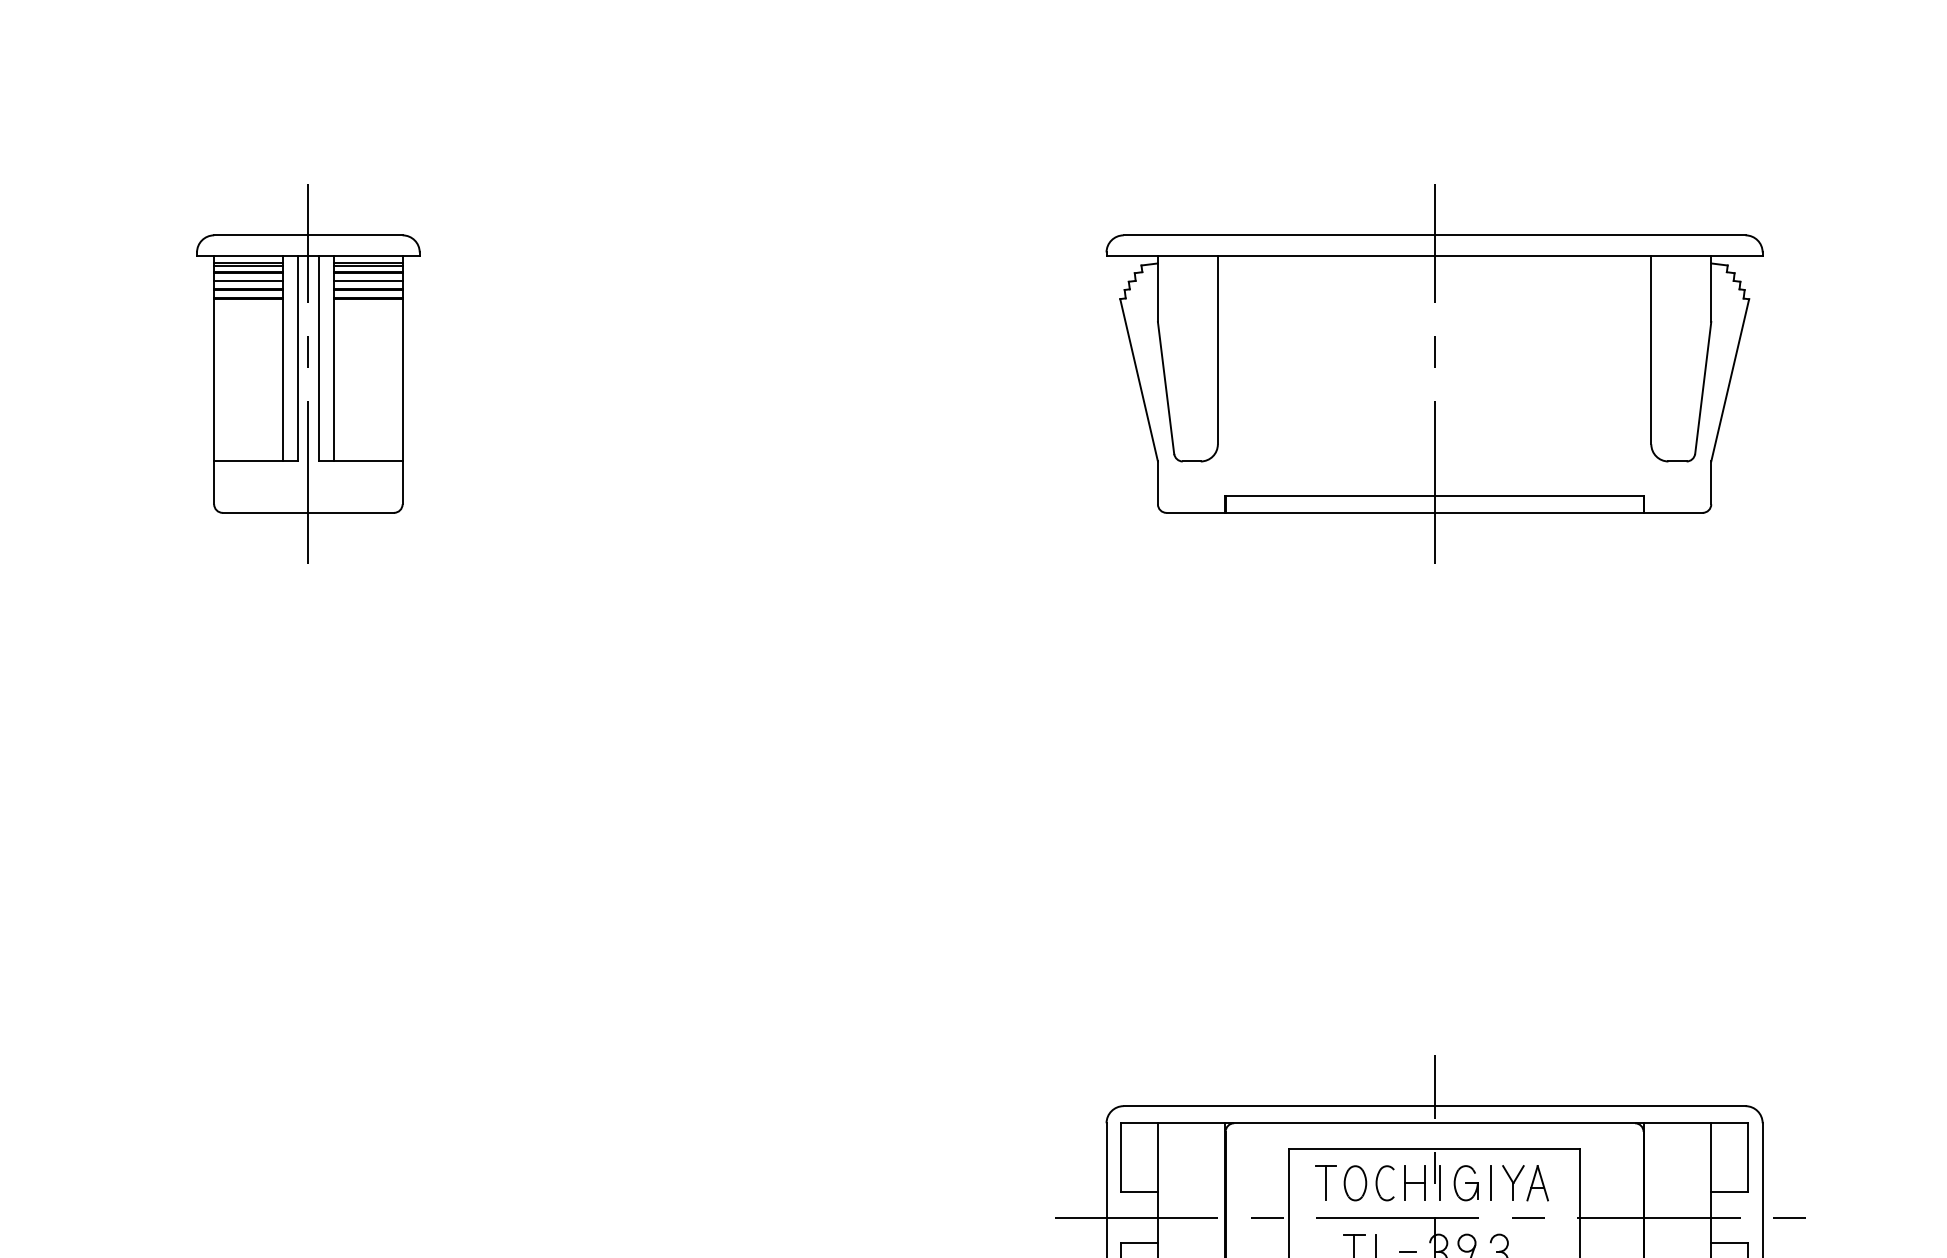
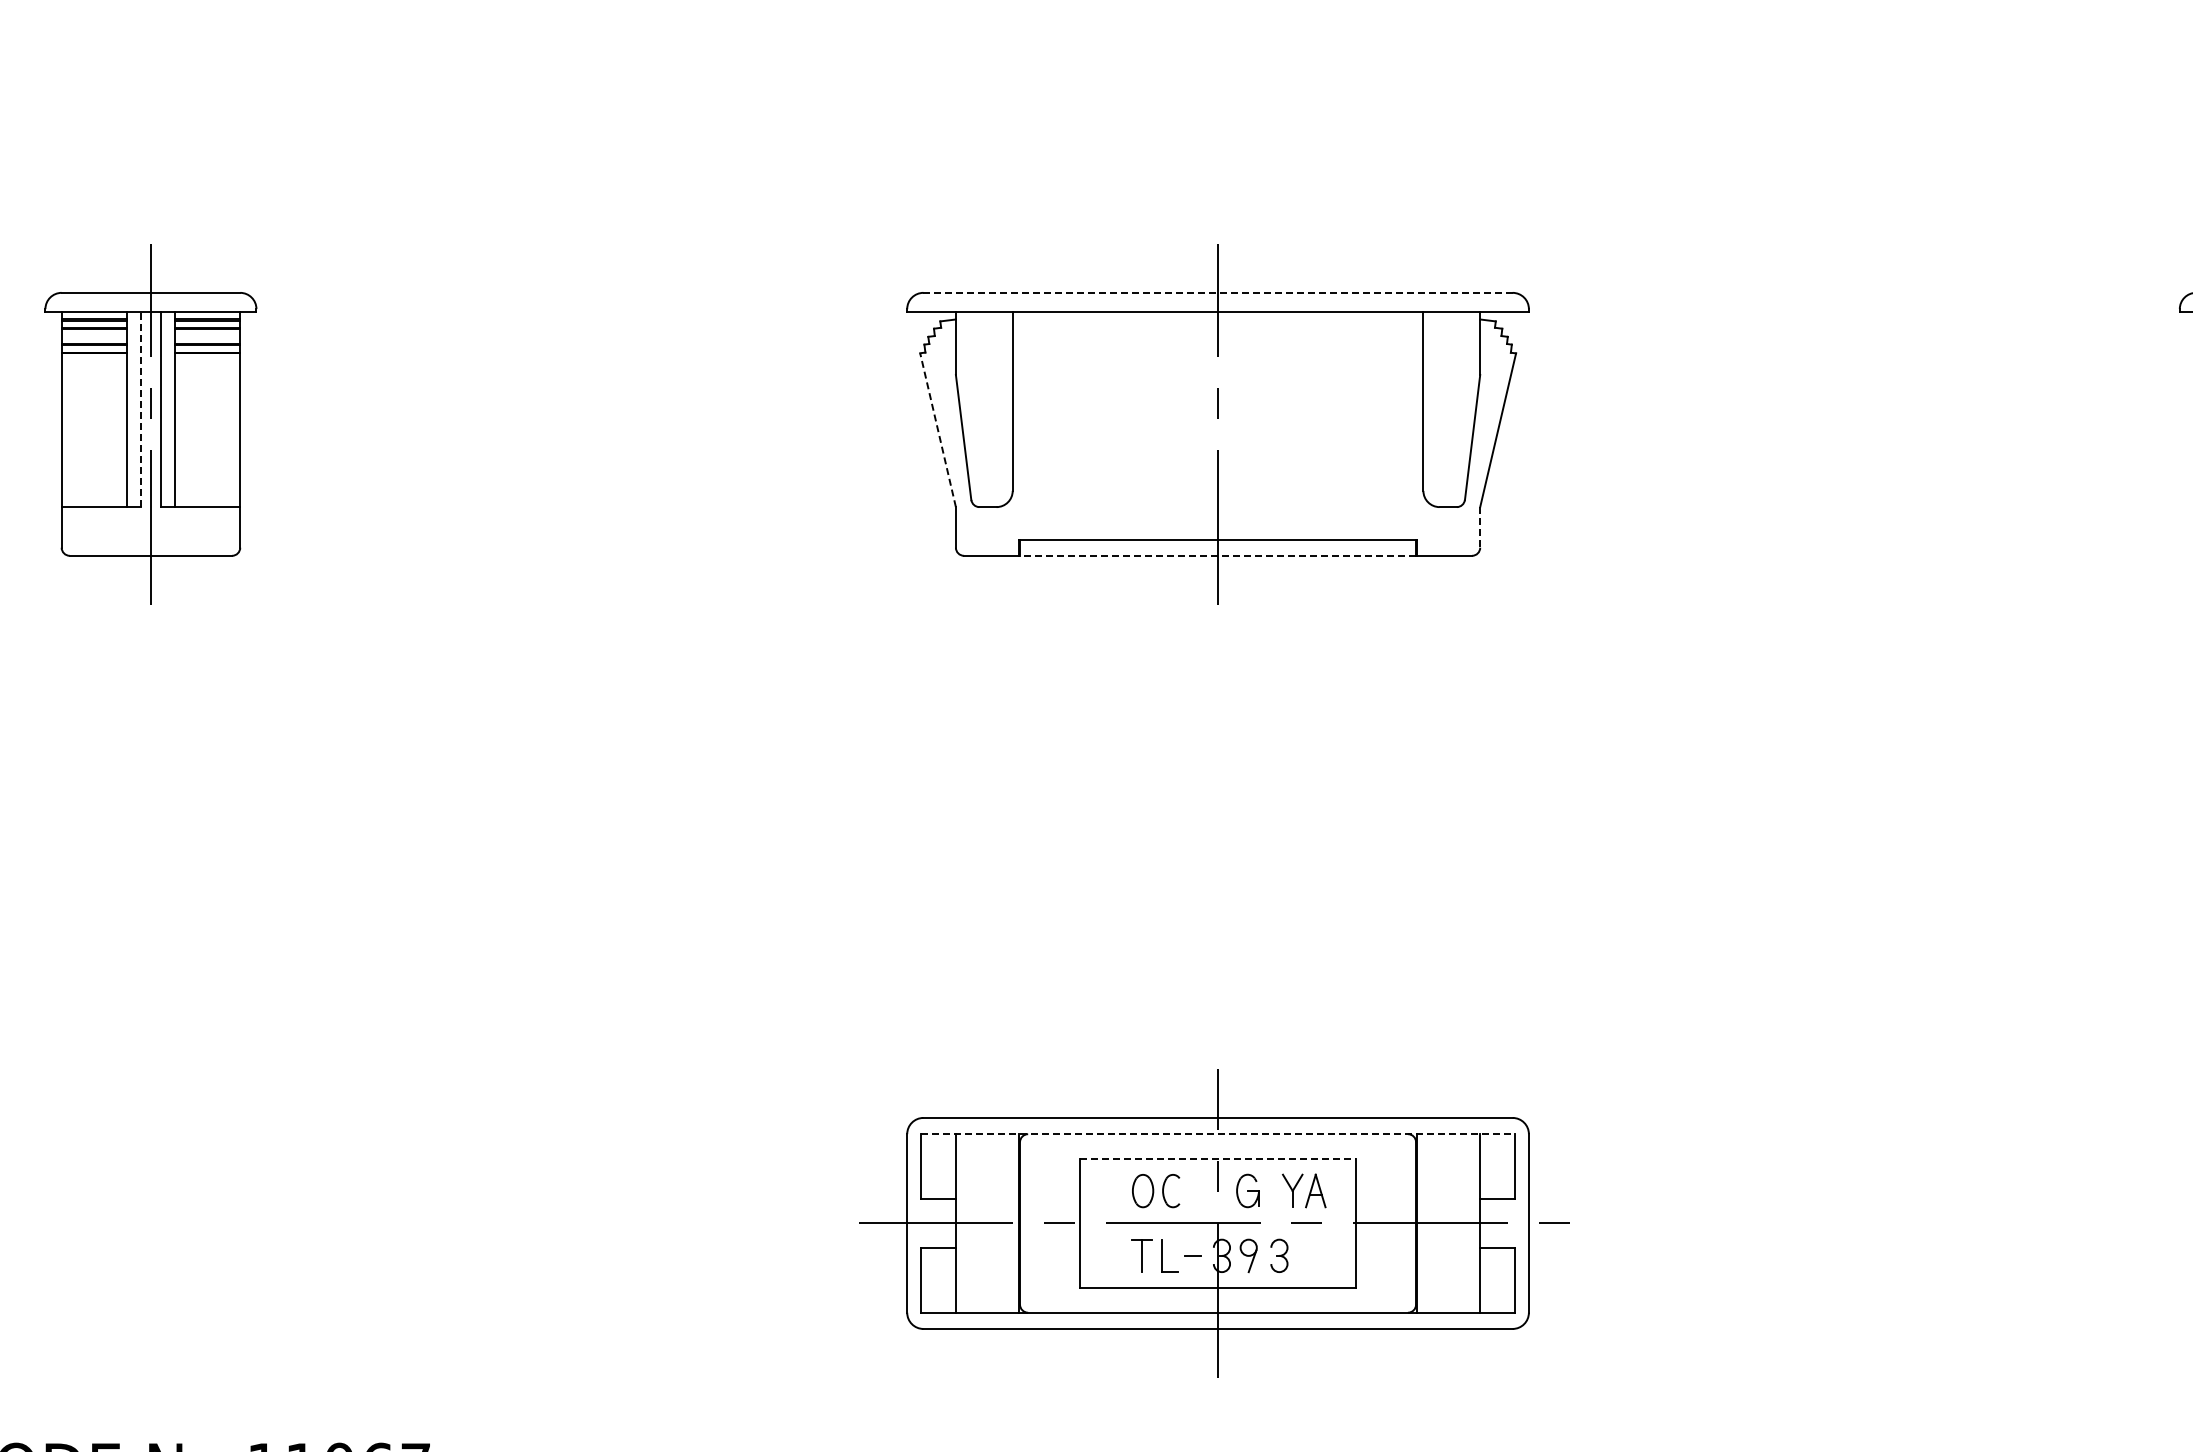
line: (1435, 234) -> (1218, 292), solid -> dashed
line: (247, 281) -> (93, 336), removed
line: (368, 281) -> (207, 336), removed
line: (298, 358) -> (141, 409), solid -> dashed
line: (1139, 380) -> (938, 430), solid -> dashed
line: (1711, 482) -> (1480, 527), solid -> dashed
line: (1434, 512) -> (1217, 555), solid -> dashed
line: (1435, 1123) -> (1218, 1134), solid -> dashed
line: (1435, 1148) -> (1218, 1158), solid -> dashed
part: (1325, 1182) -> (1114, 1190), removed
part: (1415, 1182) -> (1199, 1190), removed
line: (1439, 1182) -> (1222, 1190), removed
line: (1491, 1182) -> (1271, 1190), removed

